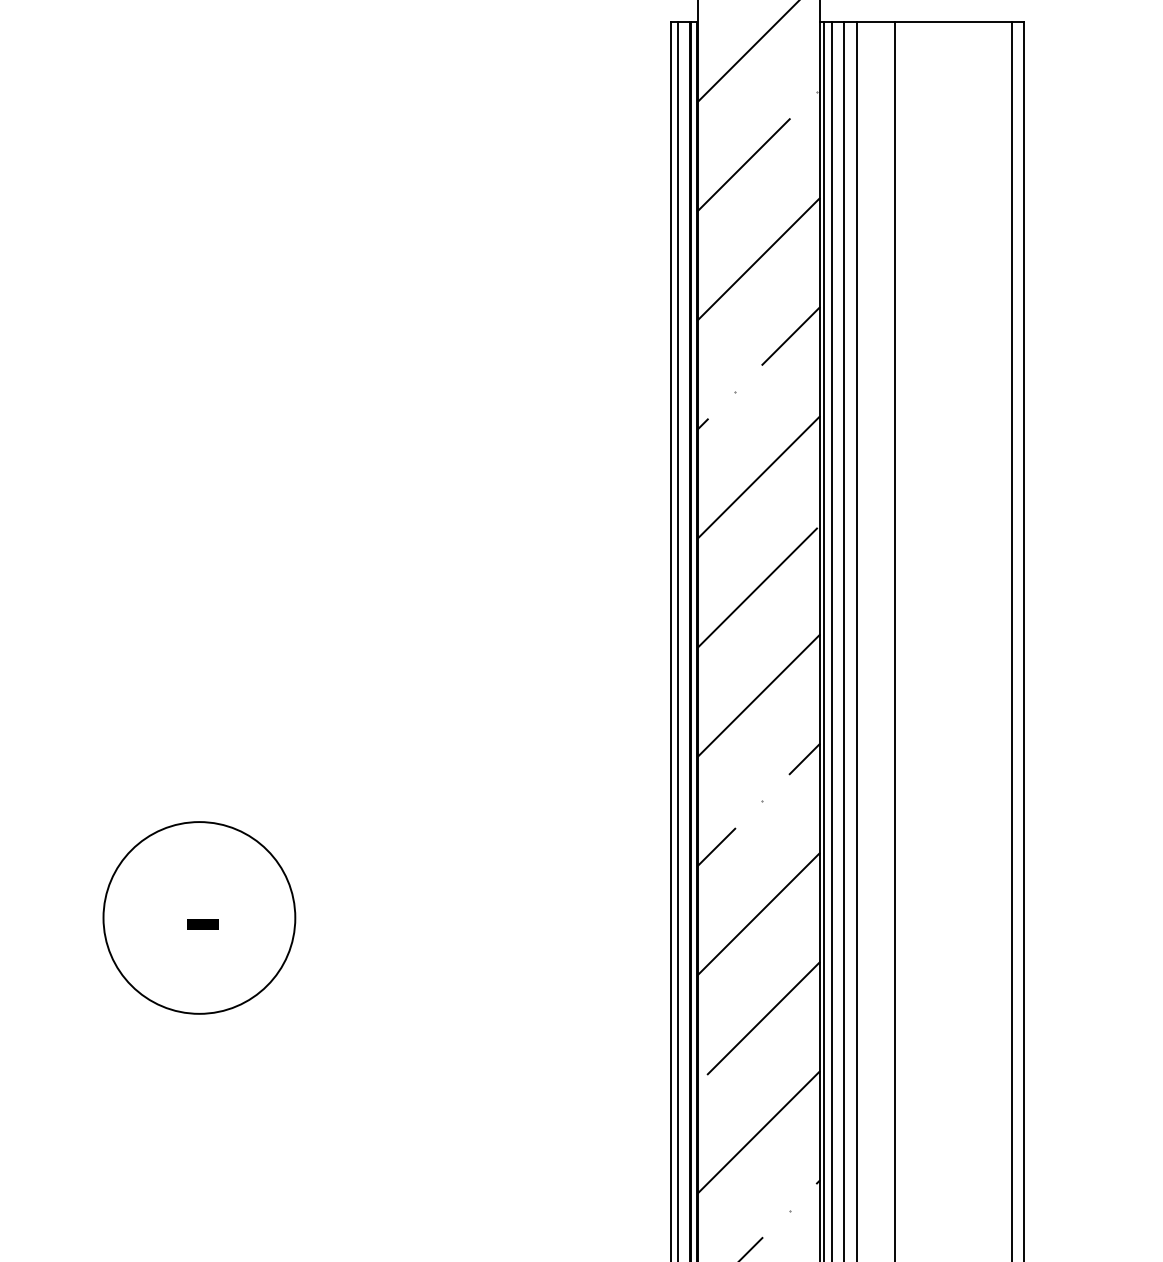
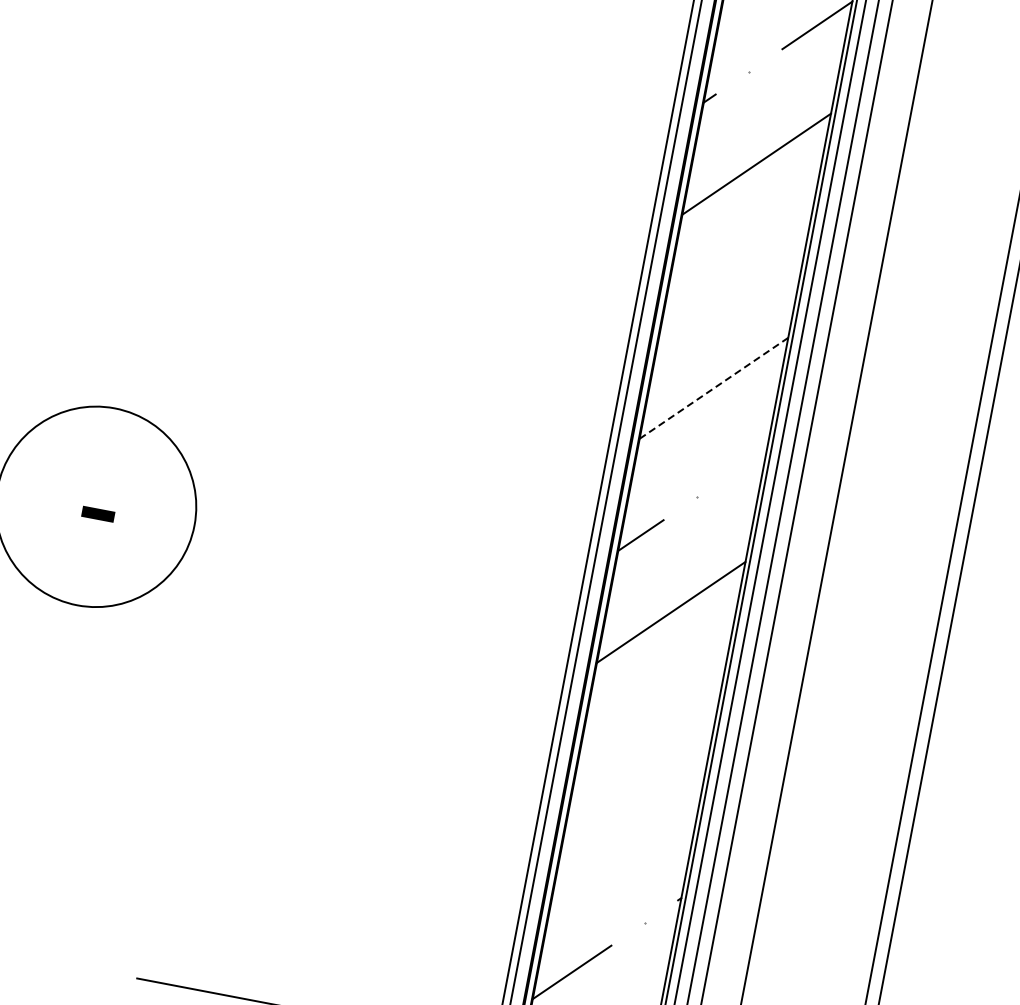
line: (757, 587) -> (733, 276), removed
line: (758, 695) -> (713, 387), solid -> dashed
line: (804, 759) -> (748, 462), removed
line: (763, 1018) -> (655, 720), removed
line: (758, 1132) -> (628, 836), removed

